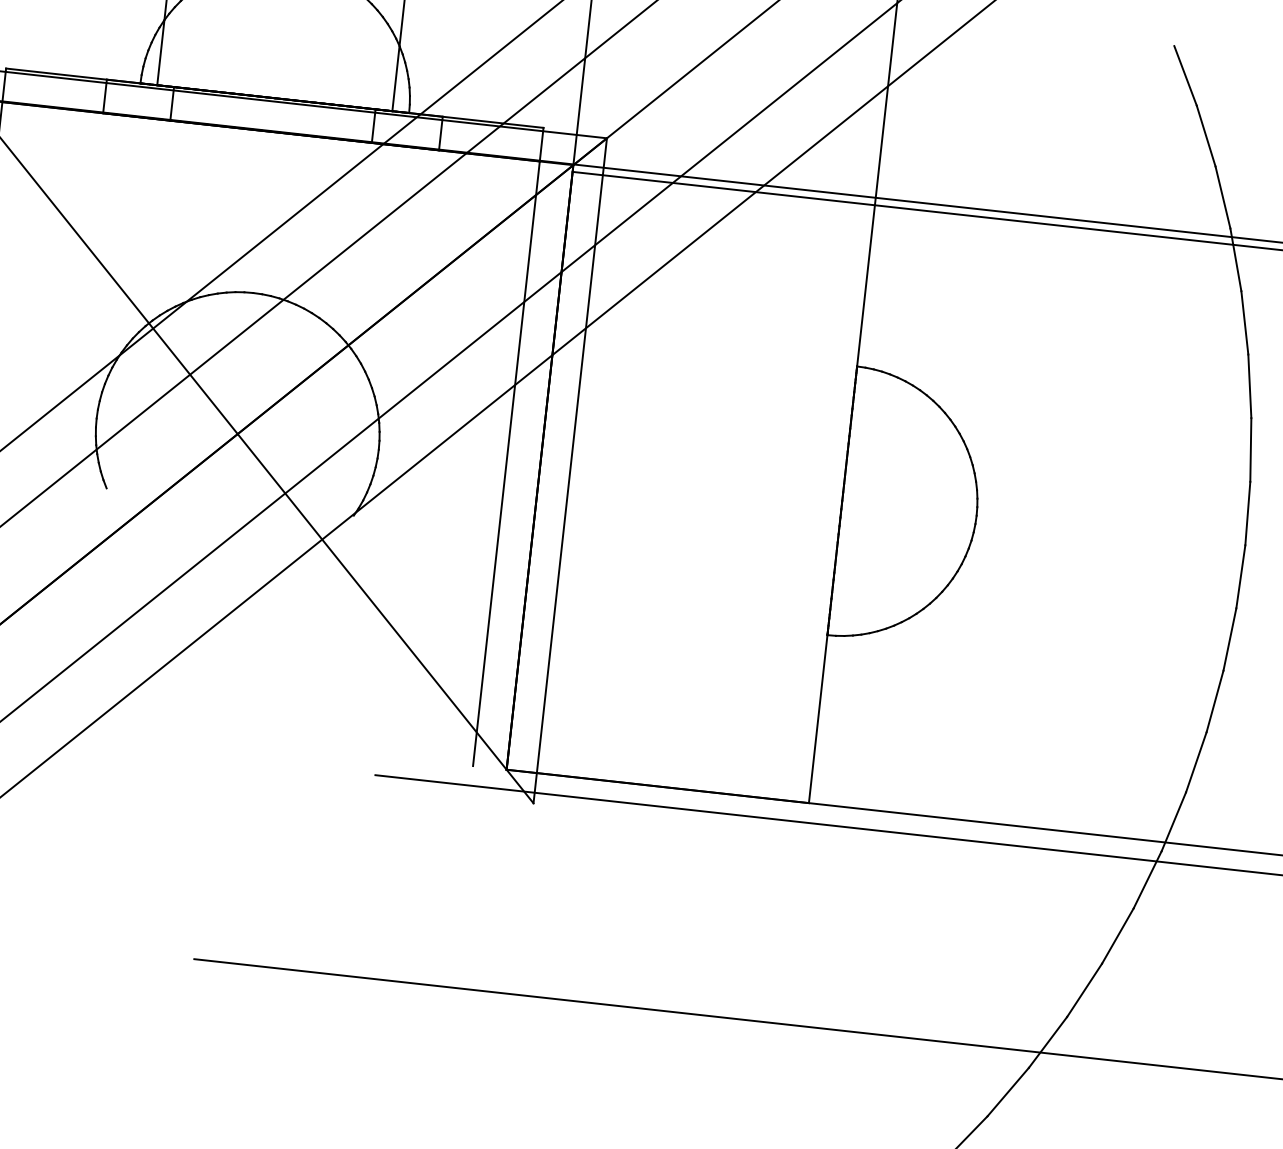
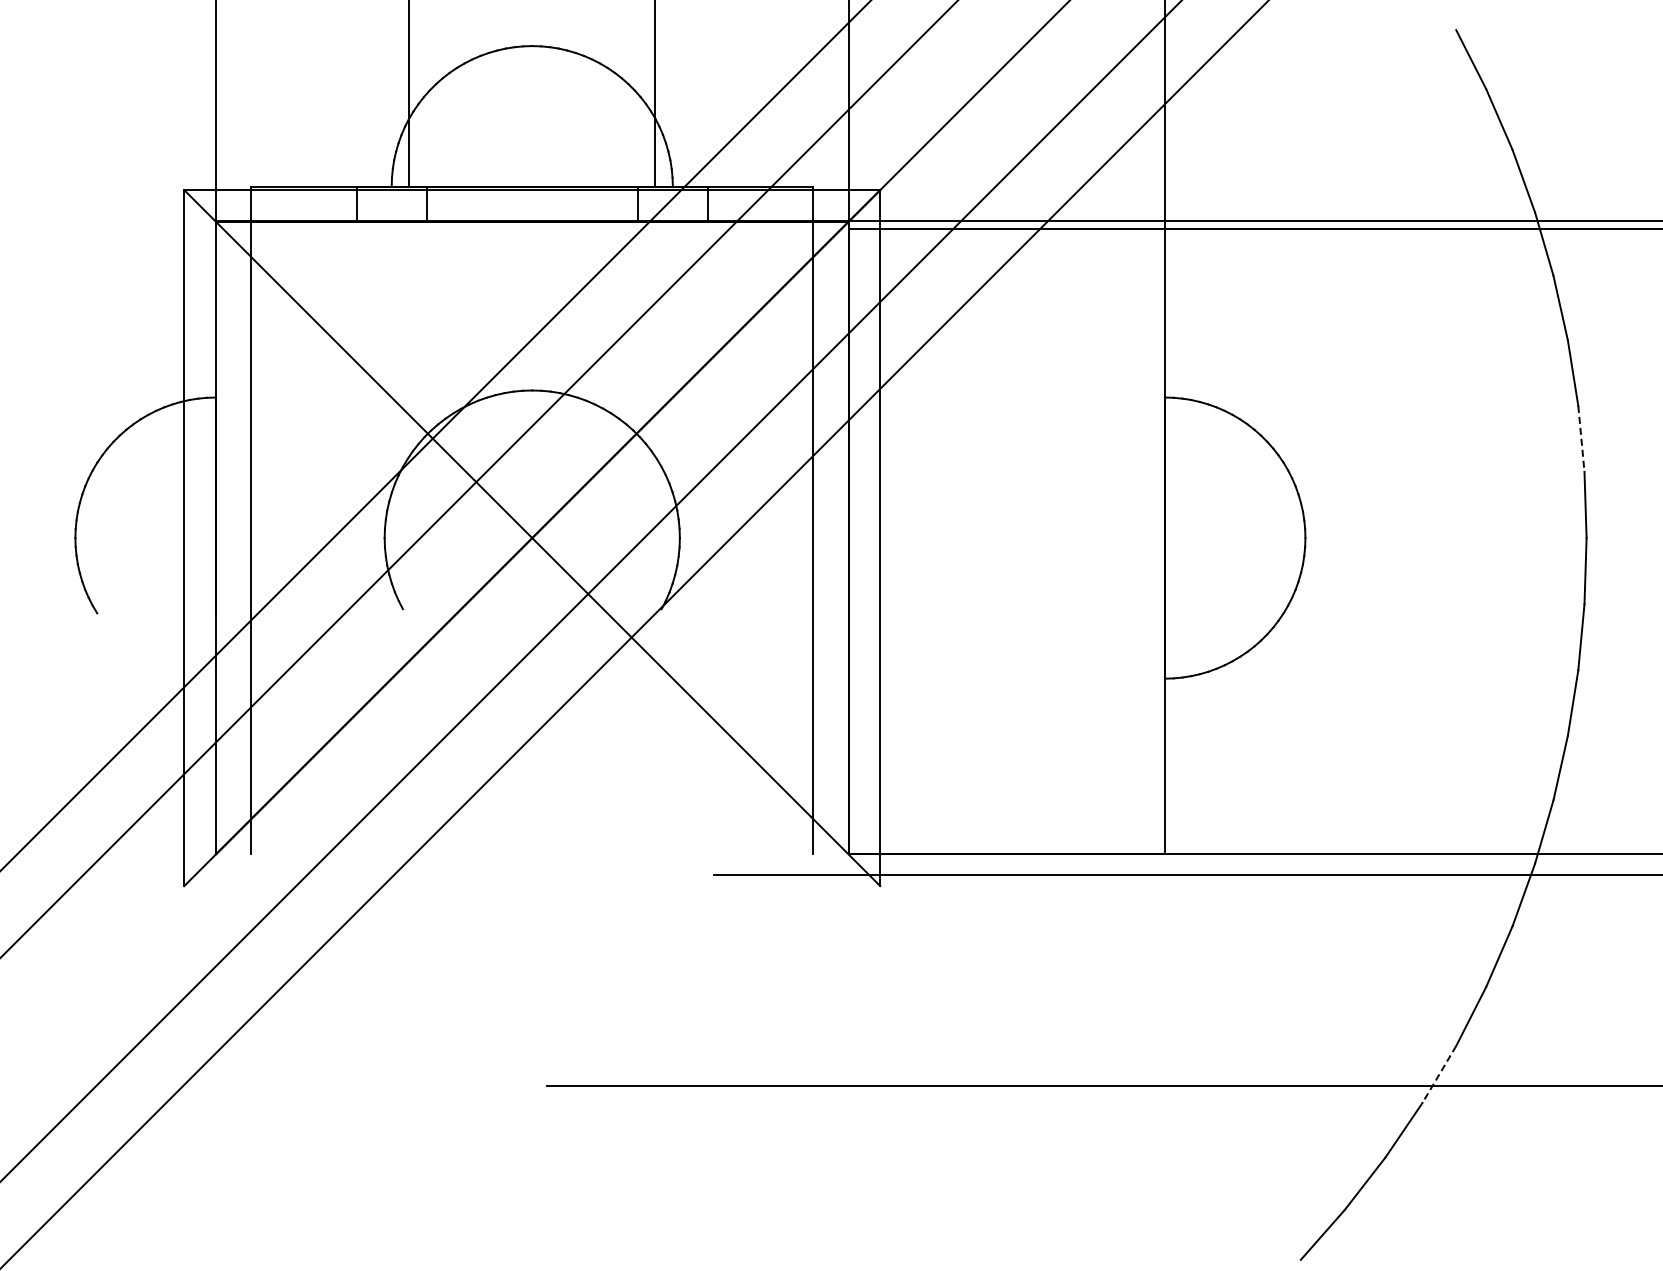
line: (1250, 450) -> (1581, 439), solid -> dashed
line: (1048, 1042) -> (1439, 1074), solid -> dashed

